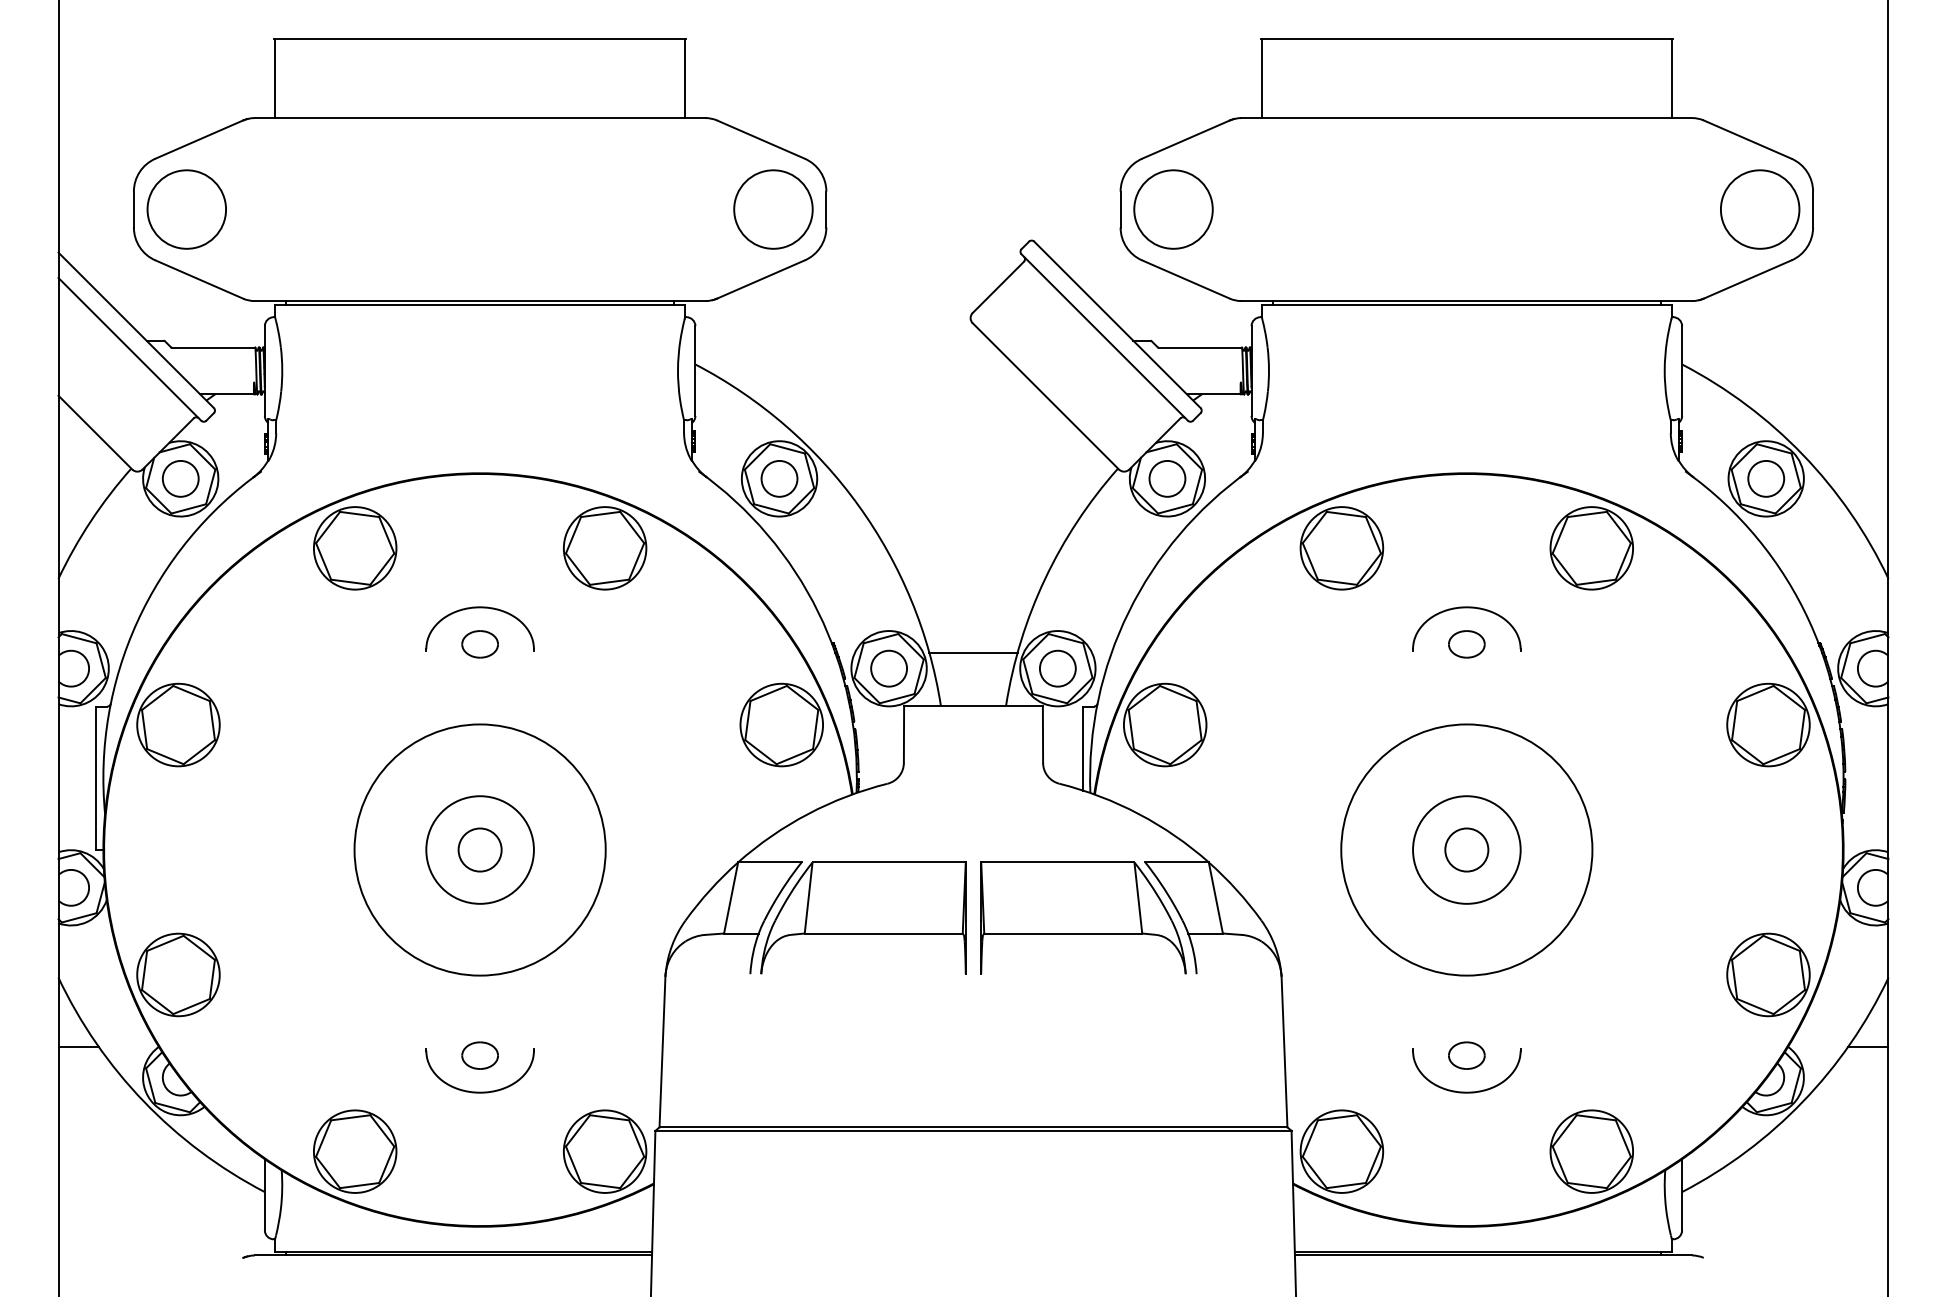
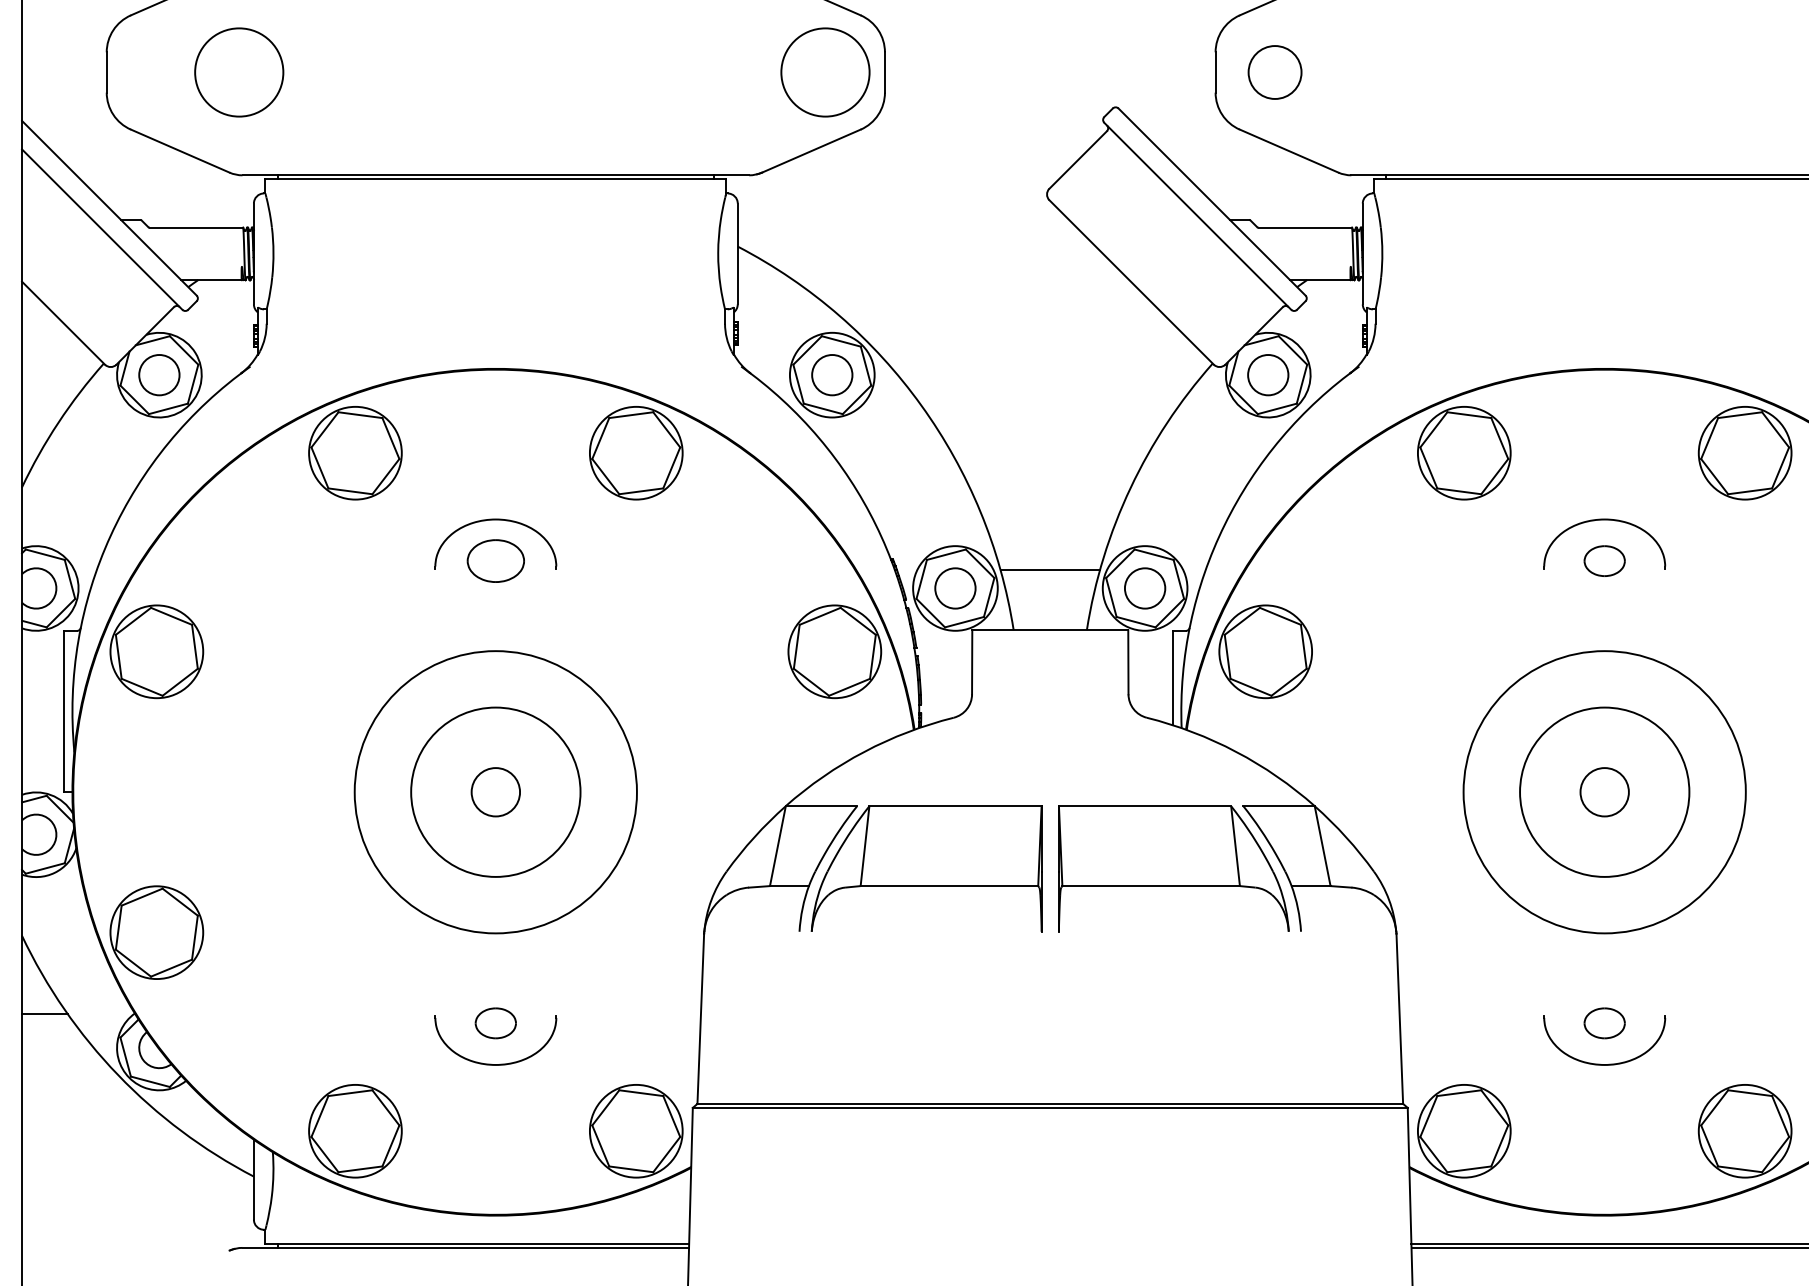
circle: (186, 209) -> (238, 72), moved
circle: (1173, 209) -> (1275, 72), size x0.6
part: (479, 644) -> (495, 561), size x1.4
circle: (479, 849) -> (495, 791), size x1.4
circle: (1466, 849) -> (1604, 791), size x1.4

